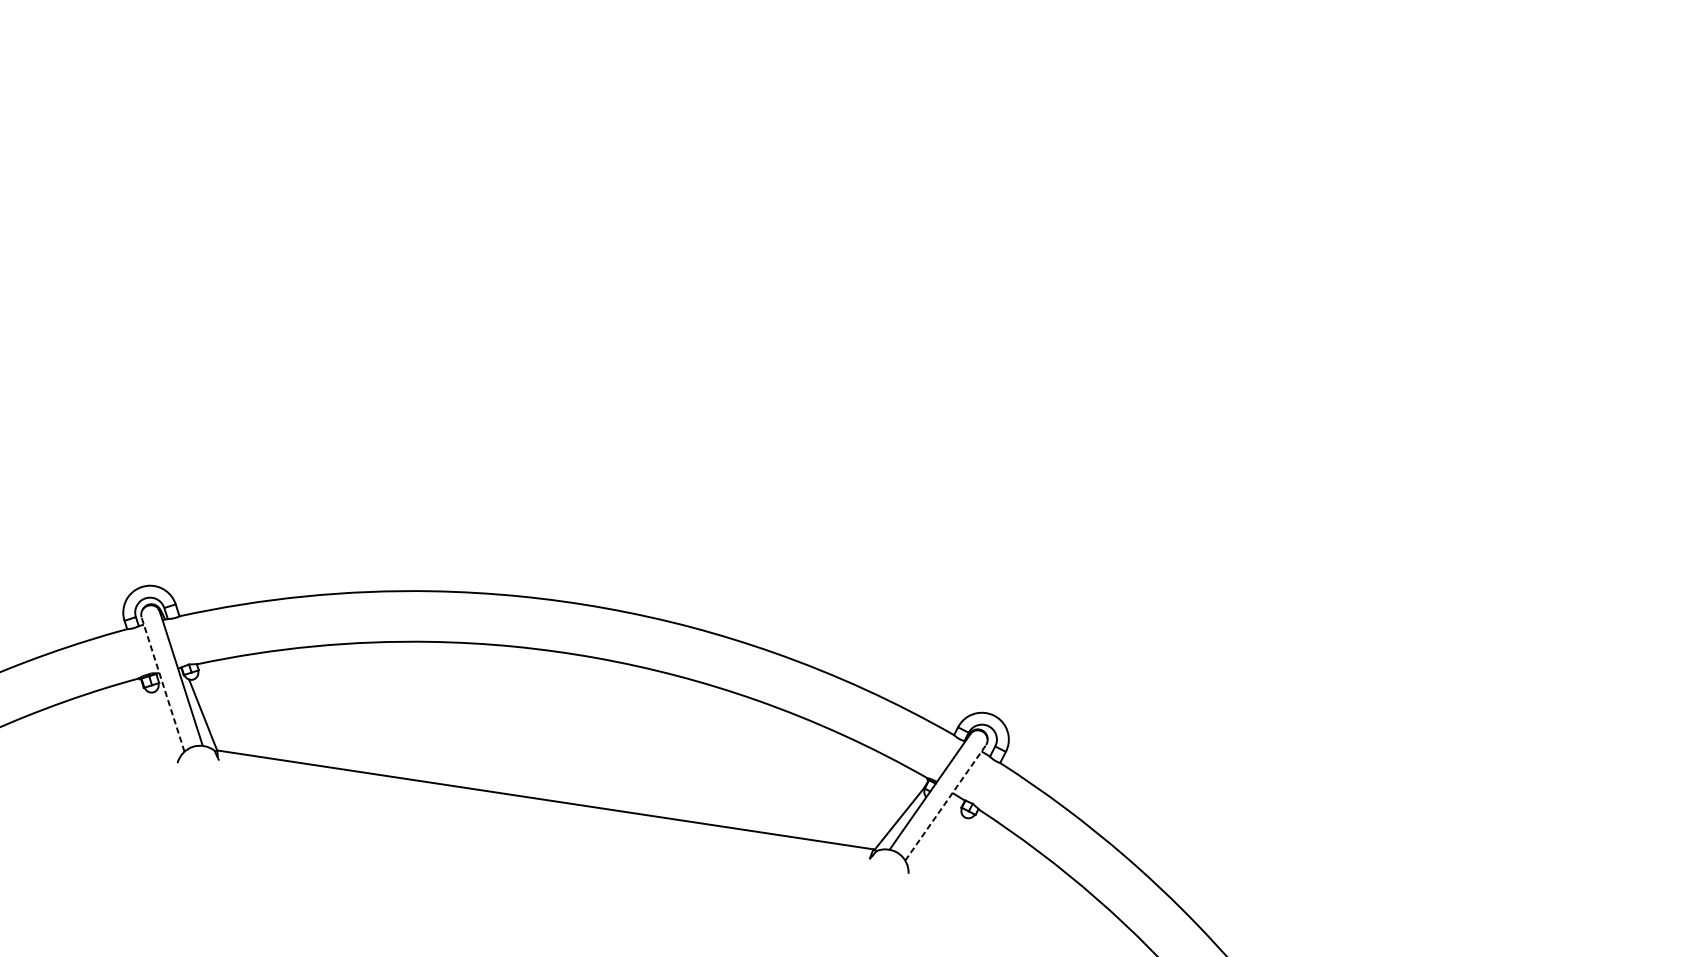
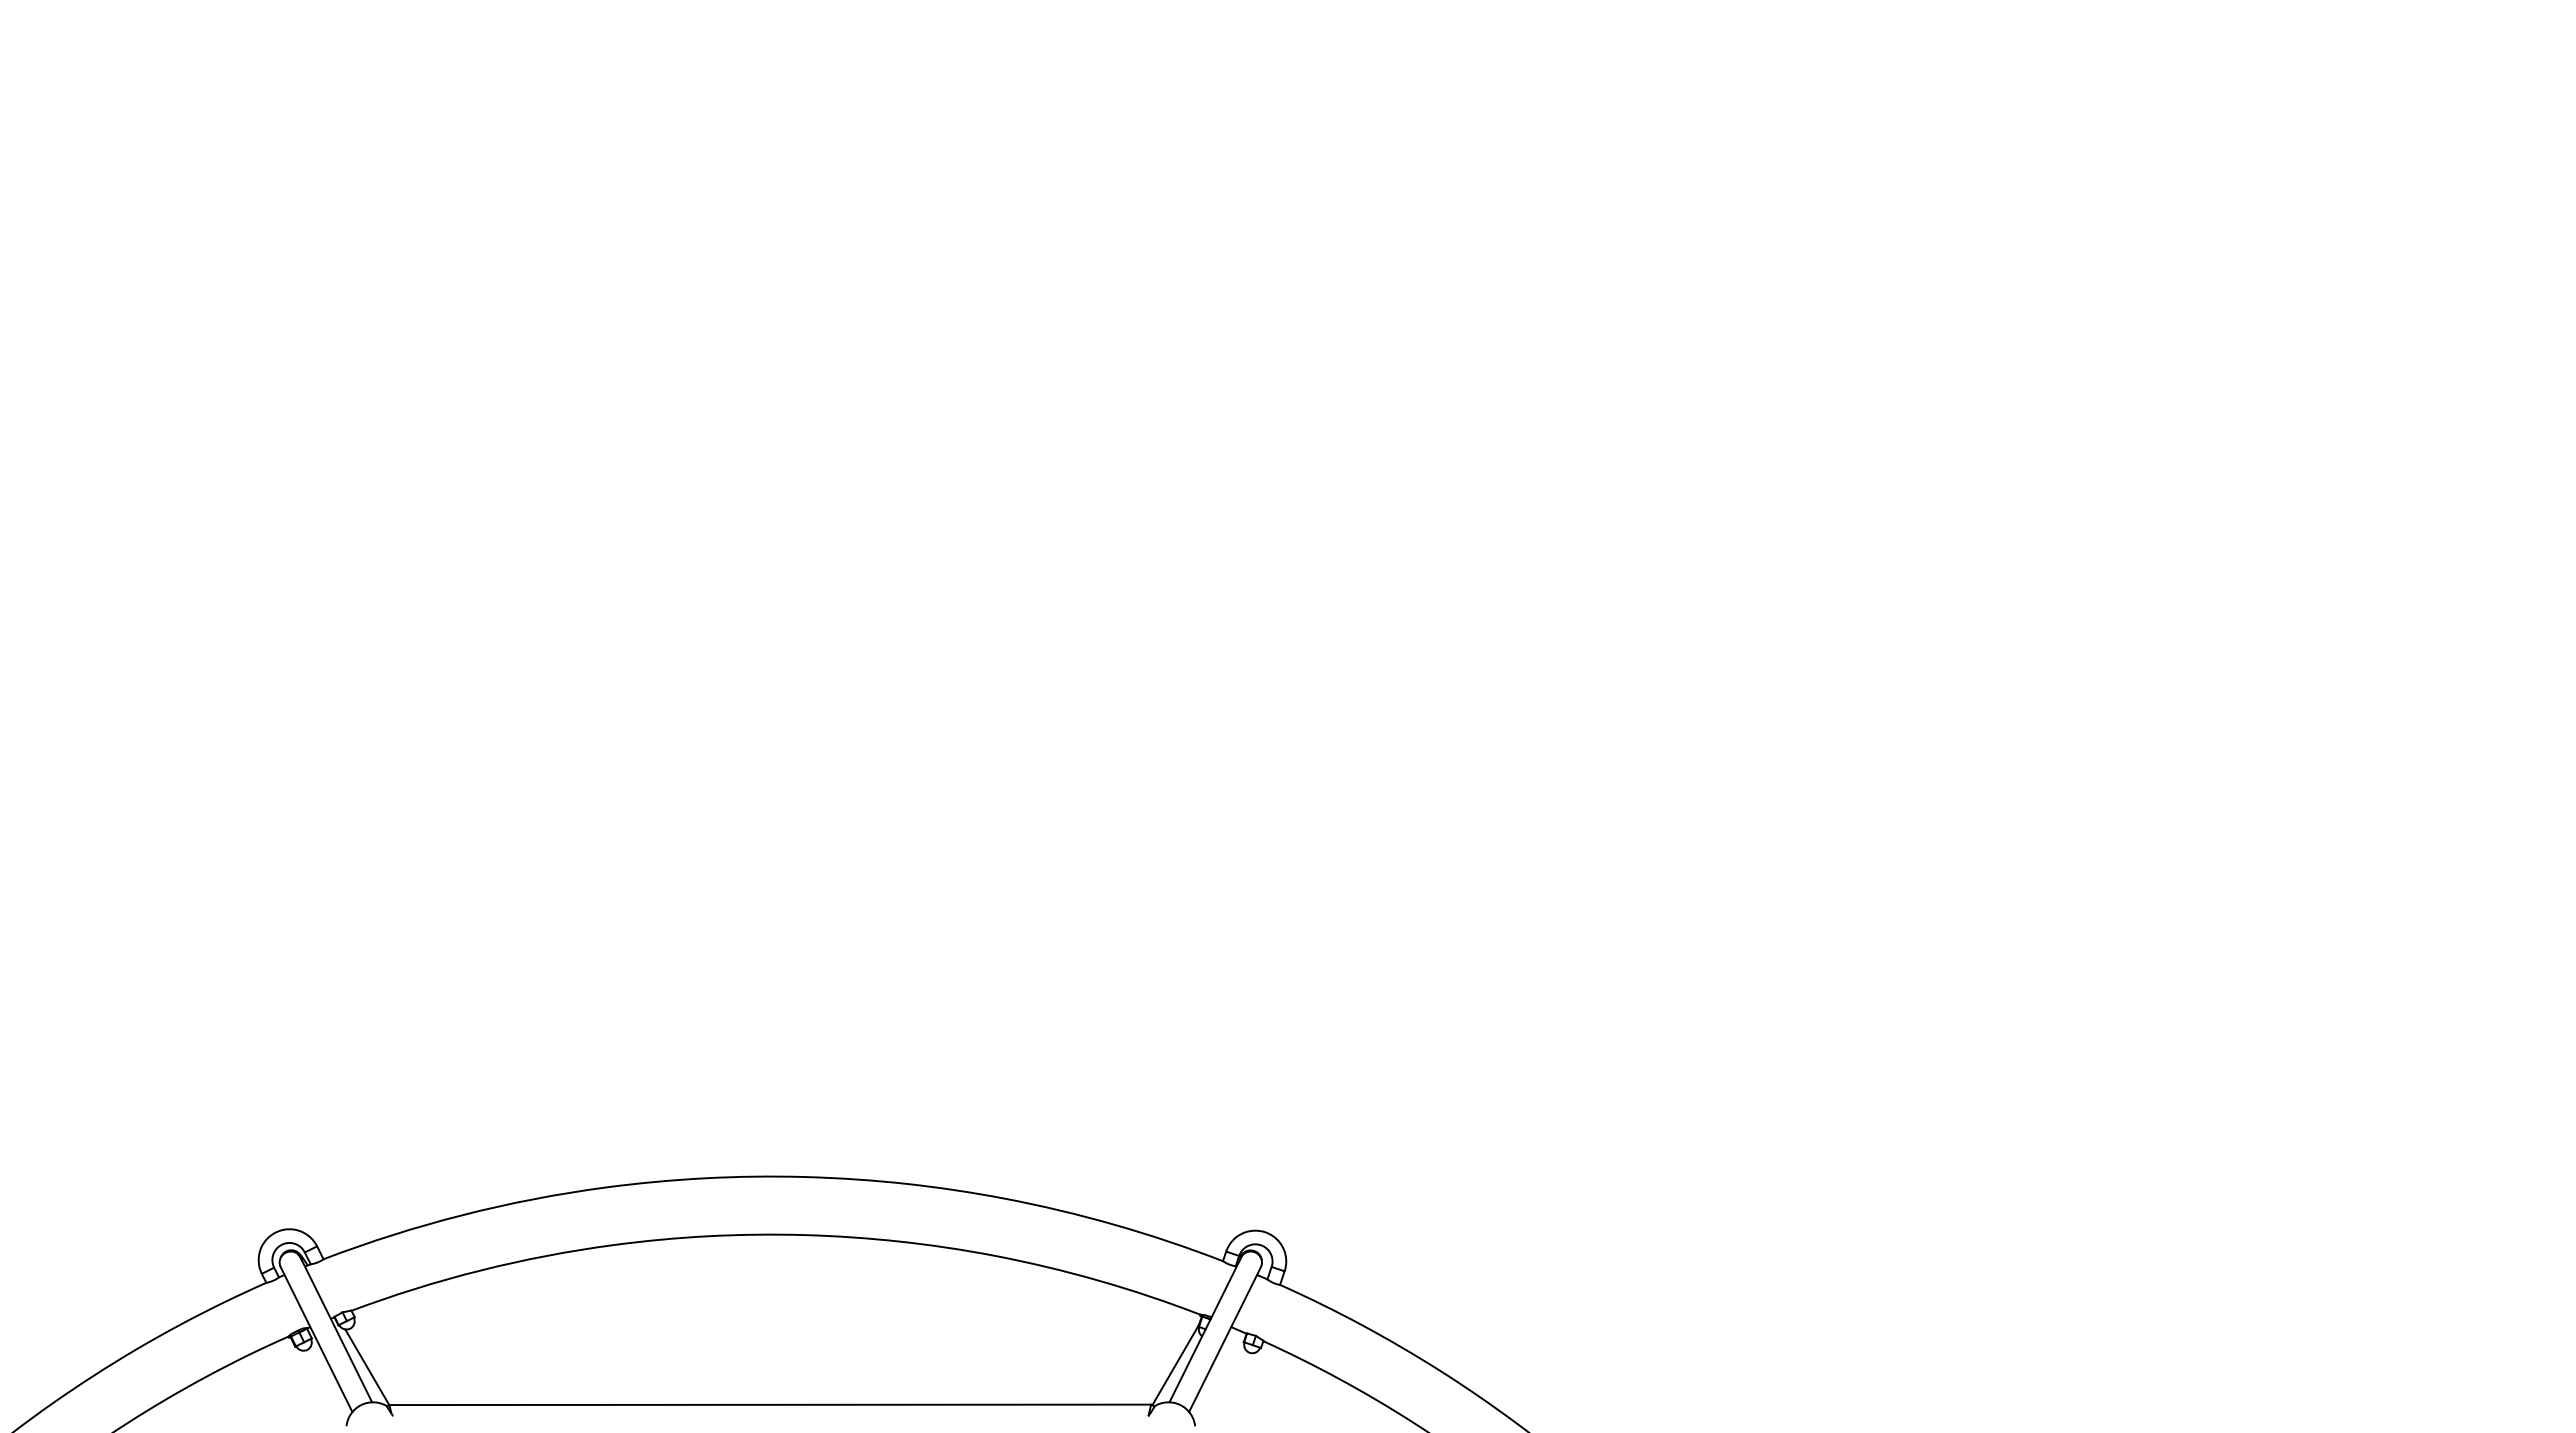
line: (163, 684) -> (316, 1339), dashed -> solid
line: (946, 802) -> (1225, 1339), dashed -> solid

